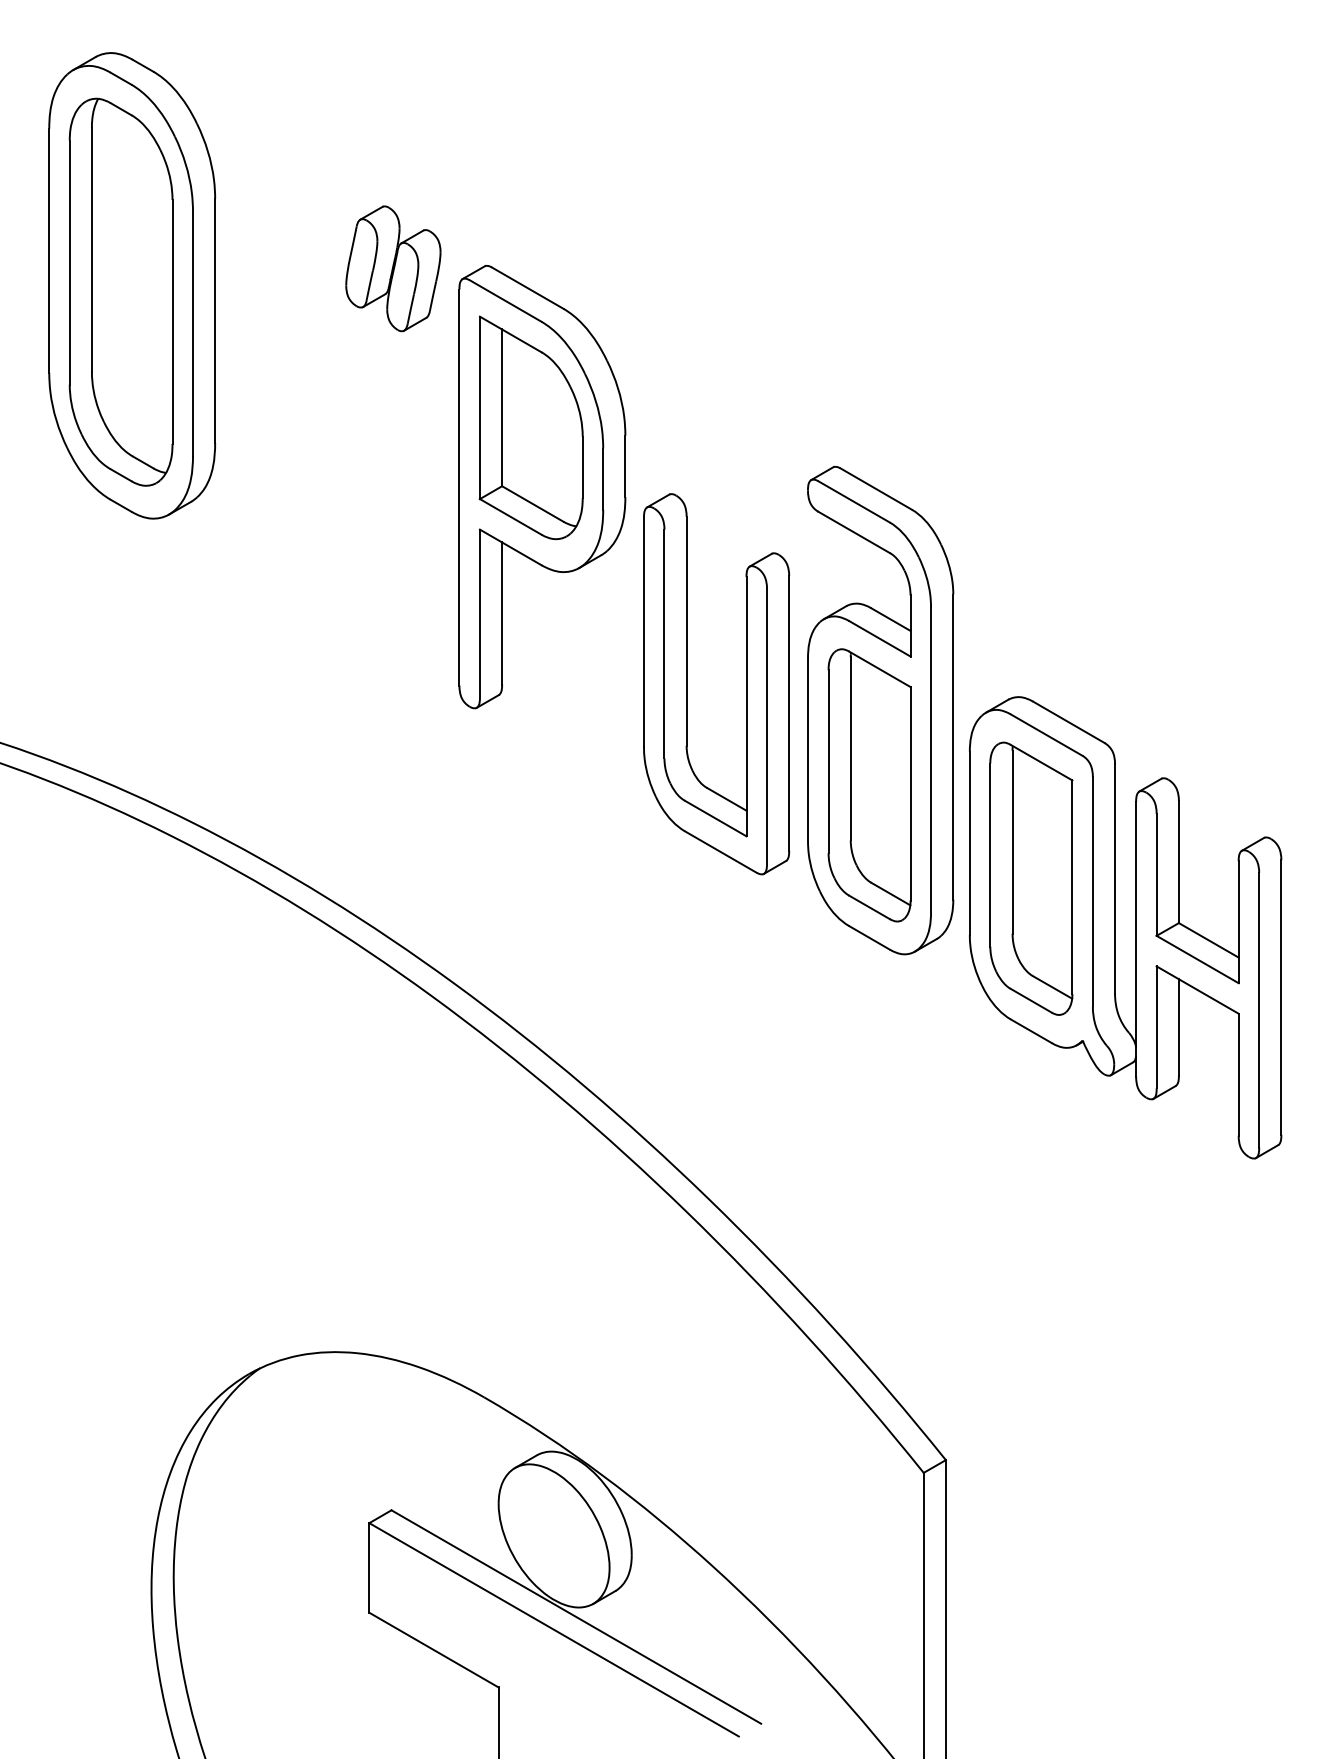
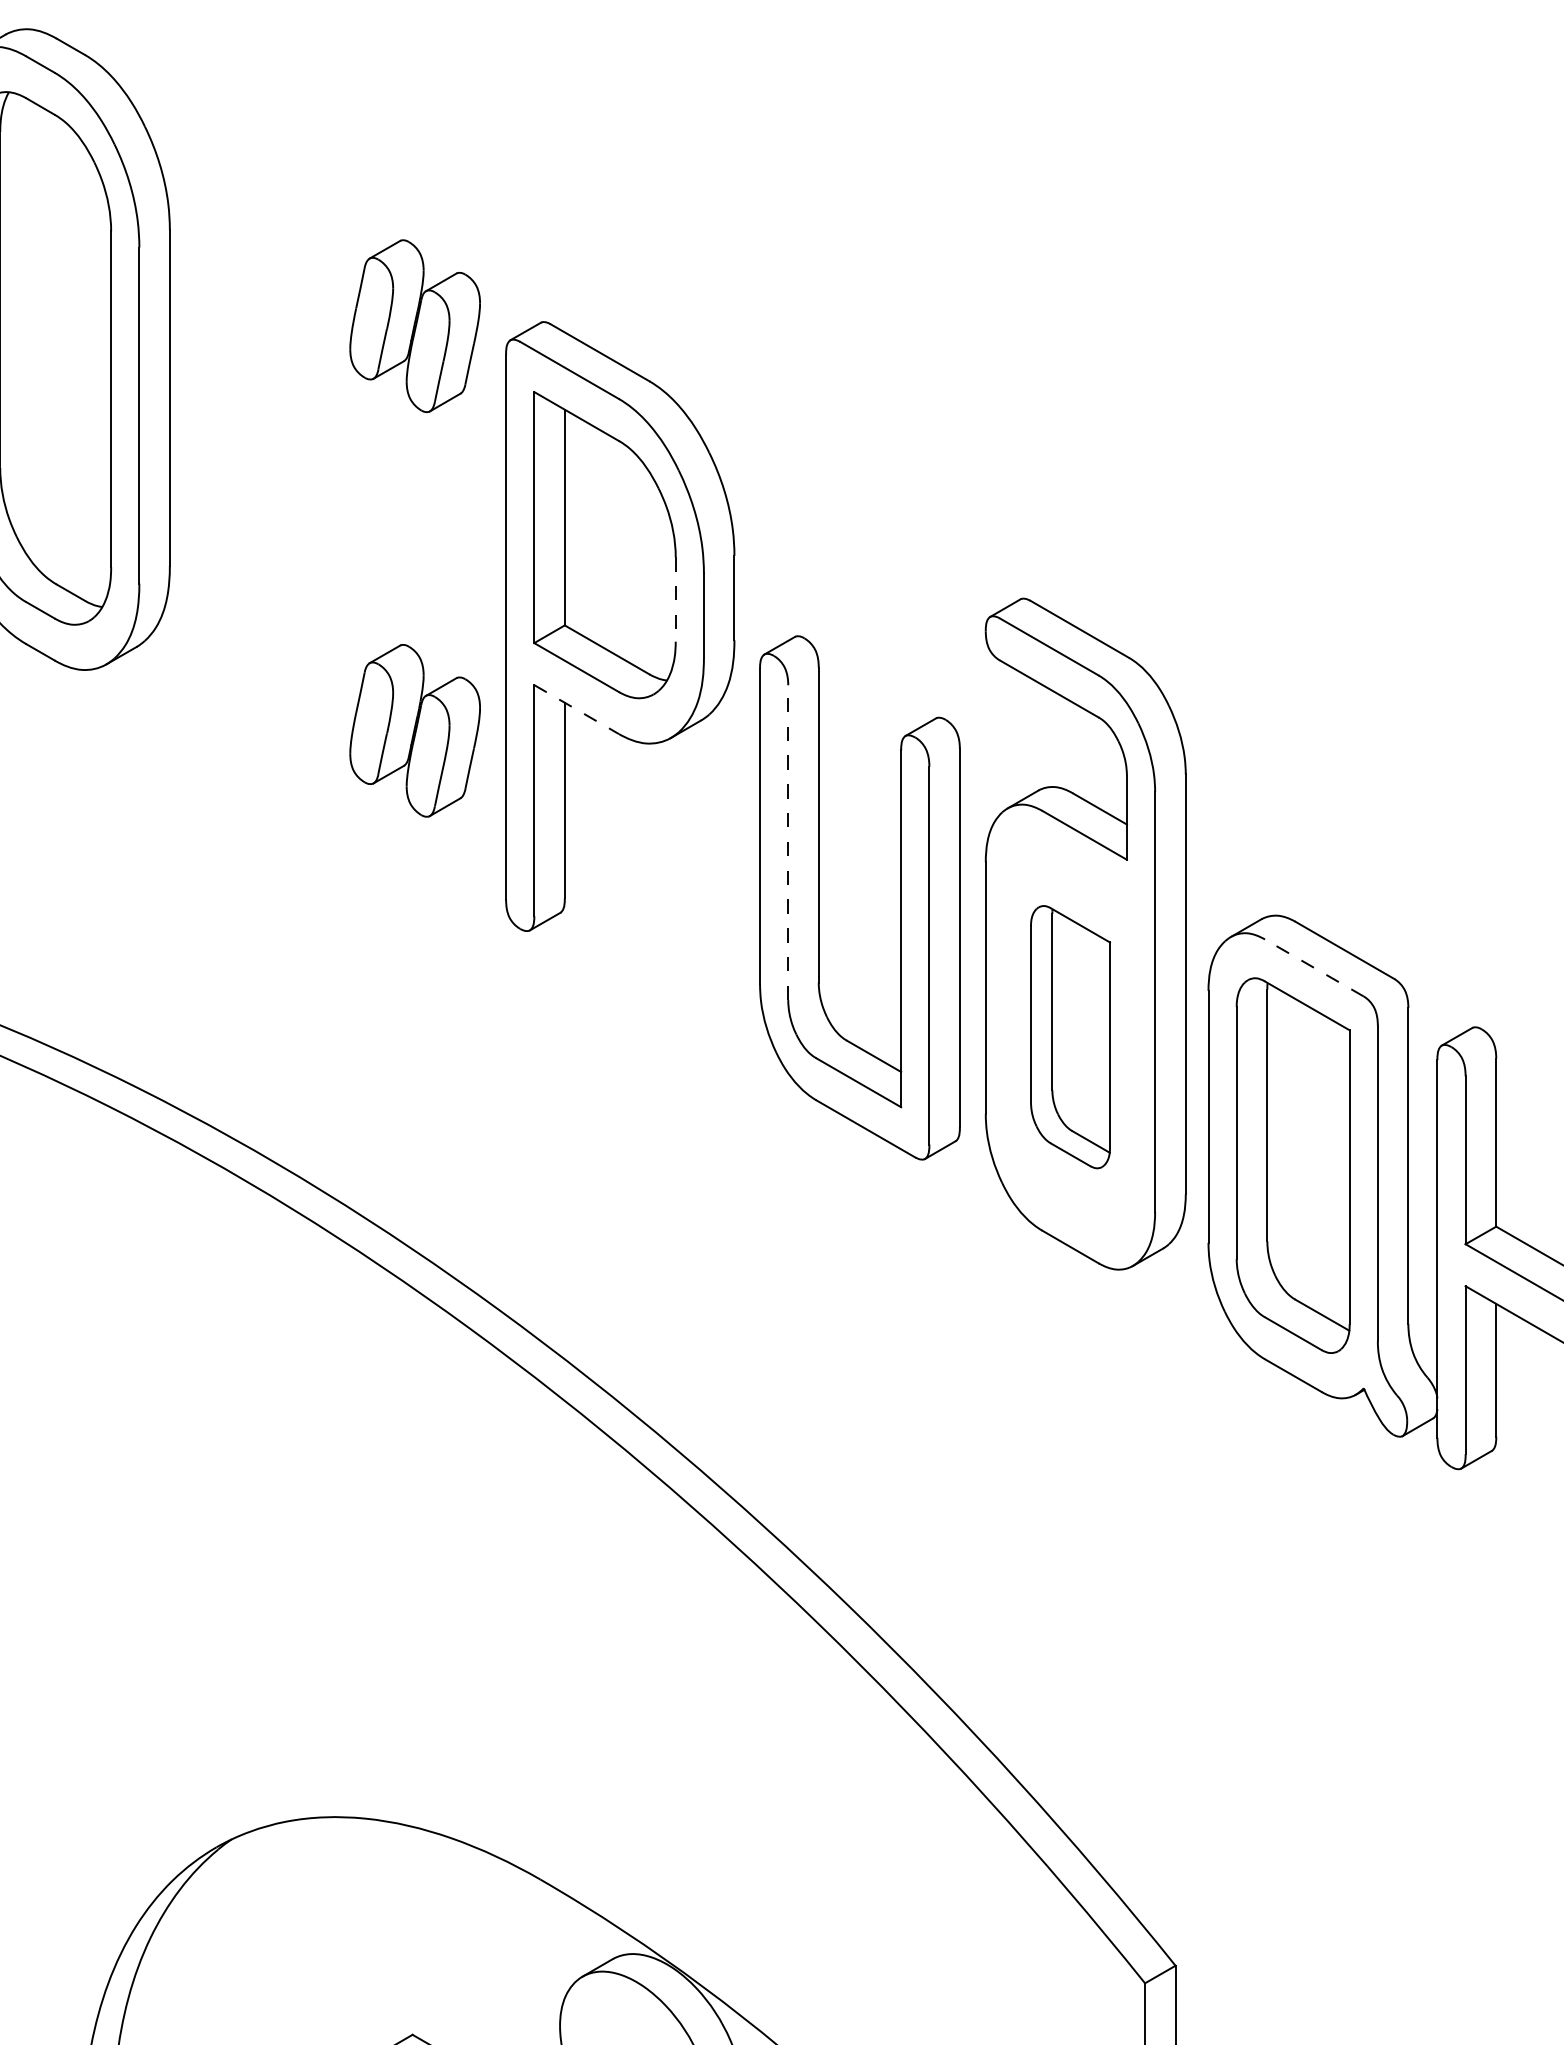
line: (582, 467) -> (675, 599), solid -> dashed
line: (510, 547) -> (576, 709), solid -> dashed
part: (393, 562) -> (415, 730), added
line: (664, 643) -> (788, 841), solid -> dashed
line: (1046, 734) -> (1314, 967), solid -> dashed
part: (869, 785) -> (1070, 1037), size x0.7

